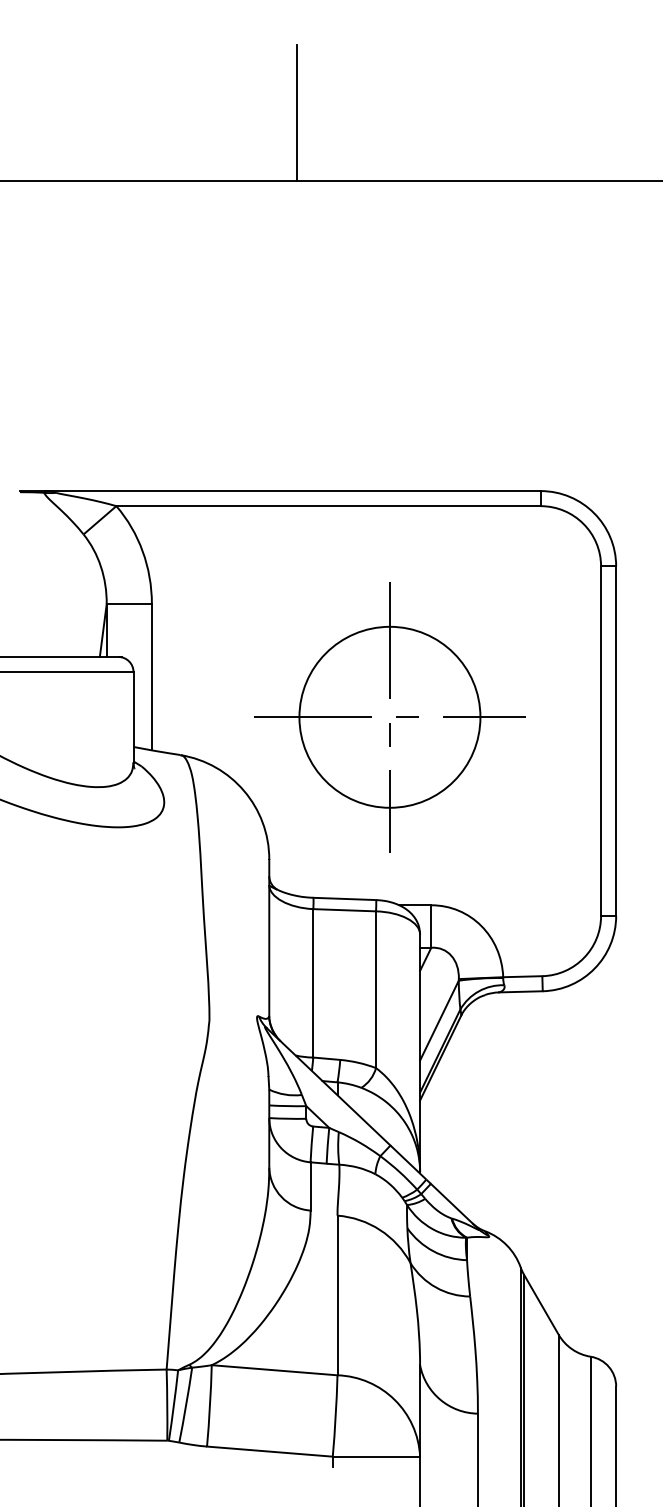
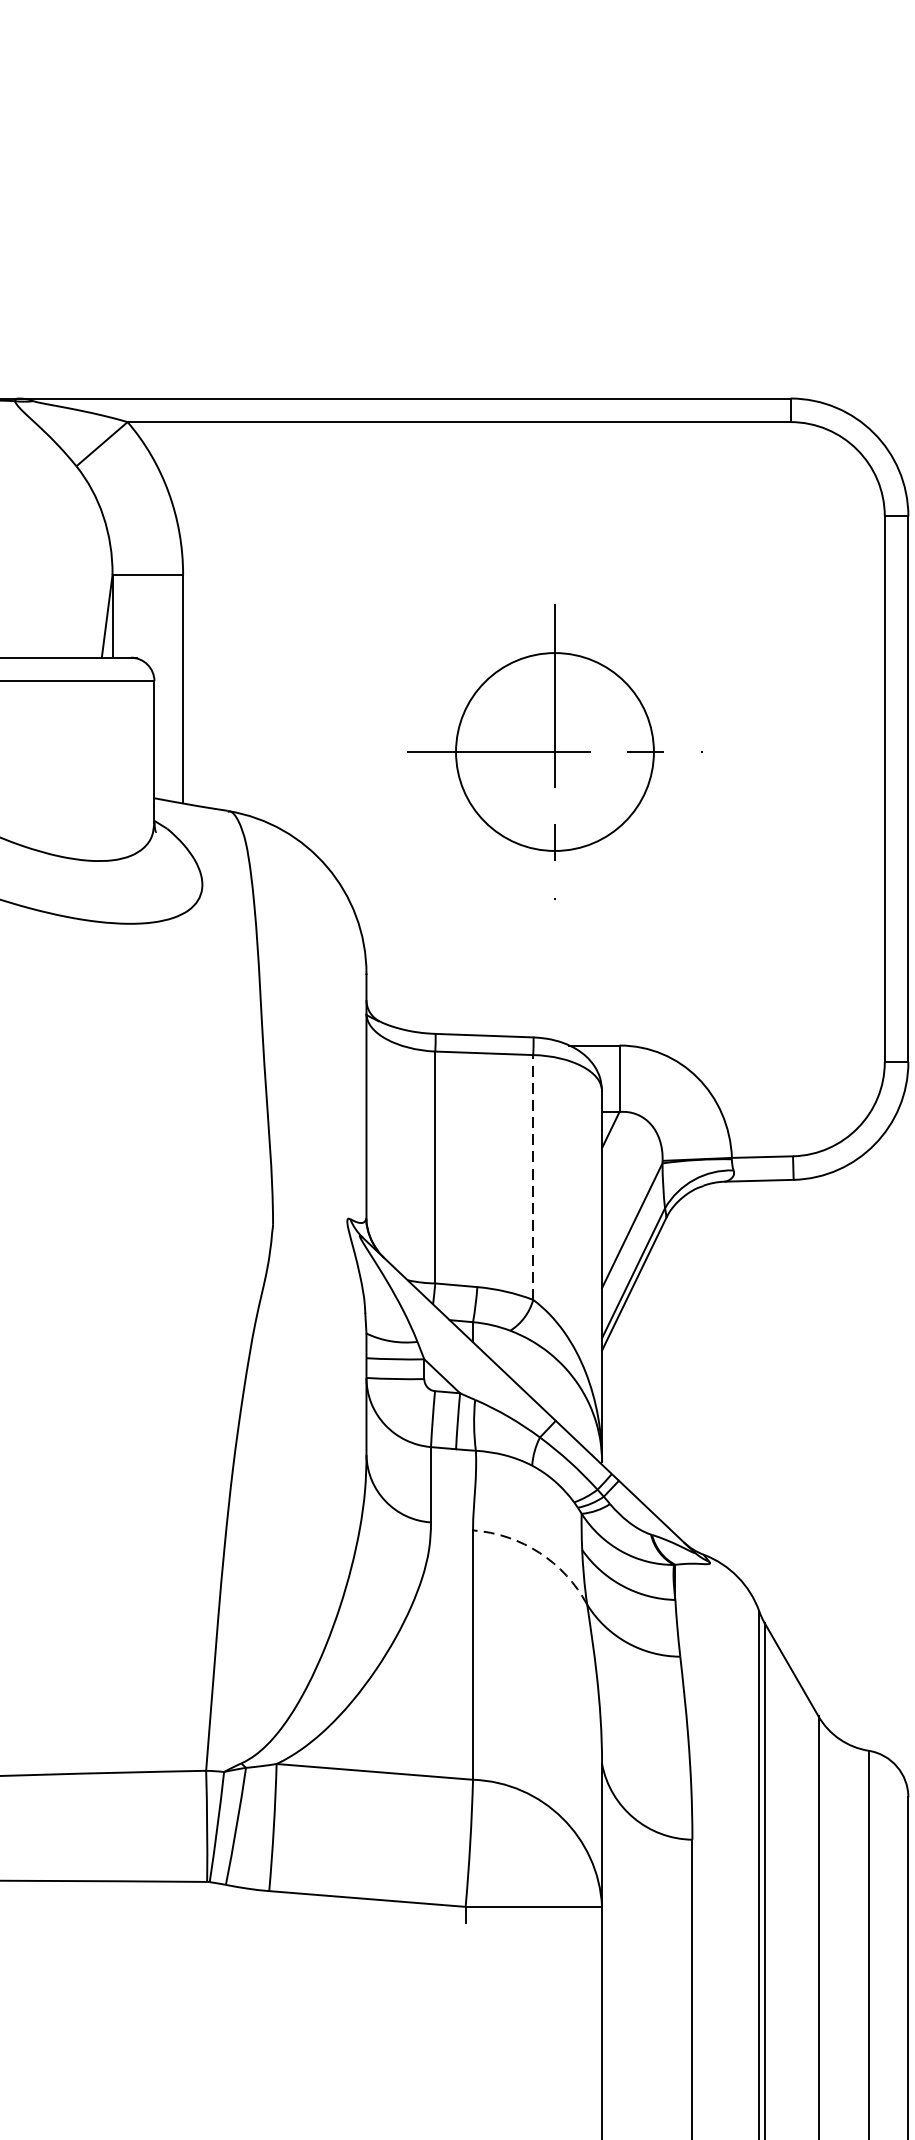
part: (389, 717) -> (554, 752), size x0.7
line: (376, 989) -> (533, 1177), solid -> dashed
arc: (380, 1230) -> (540, 1553), solid -> dashed

